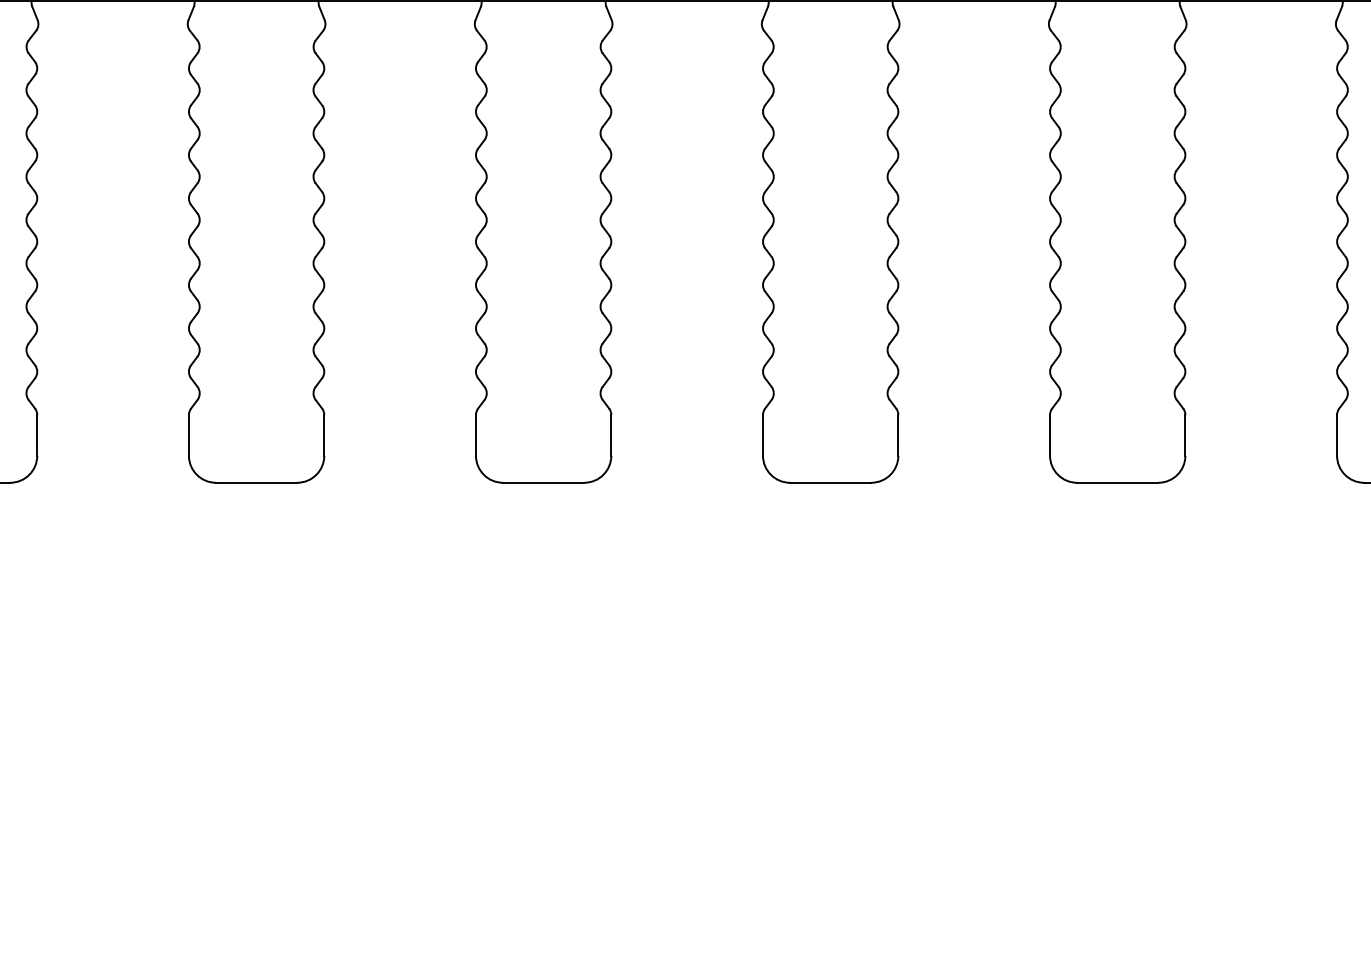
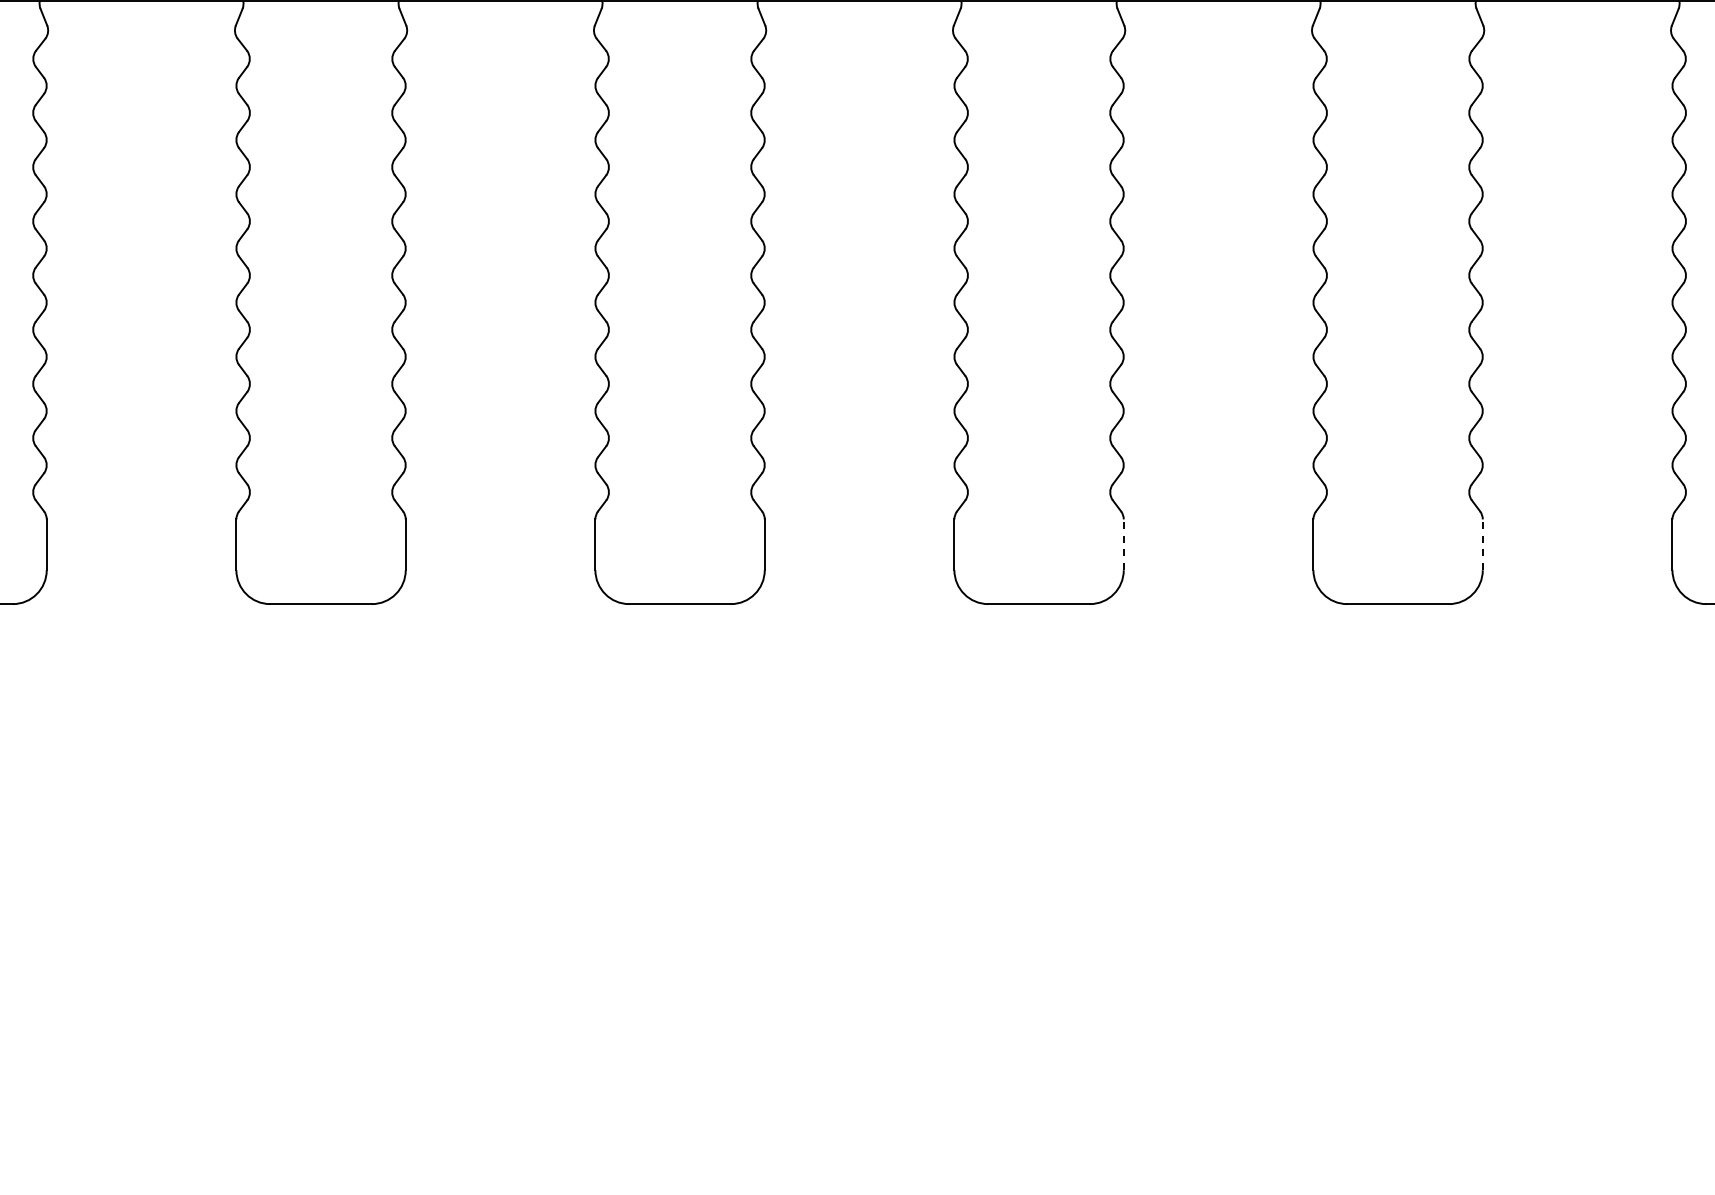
line: (898, 435) -> (1123, 544), solid -> dashed
line: (1185, 435) -> (1482, 544), solid -> dashed

